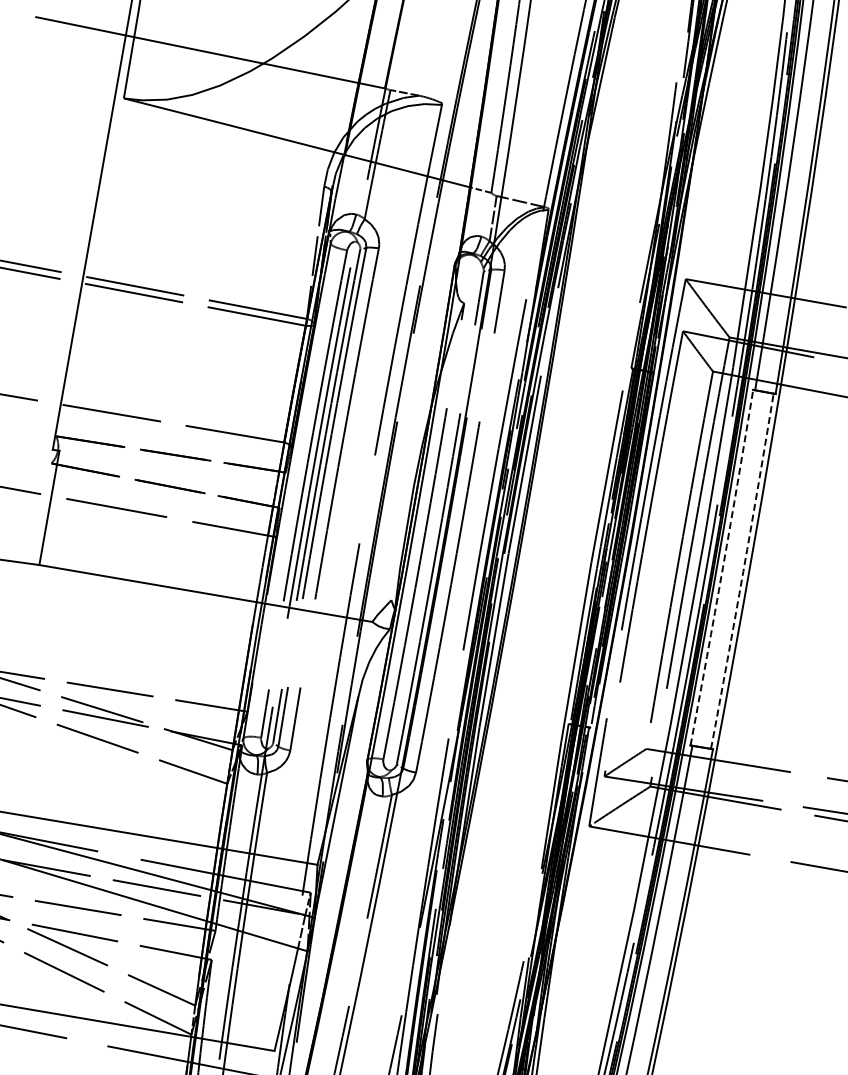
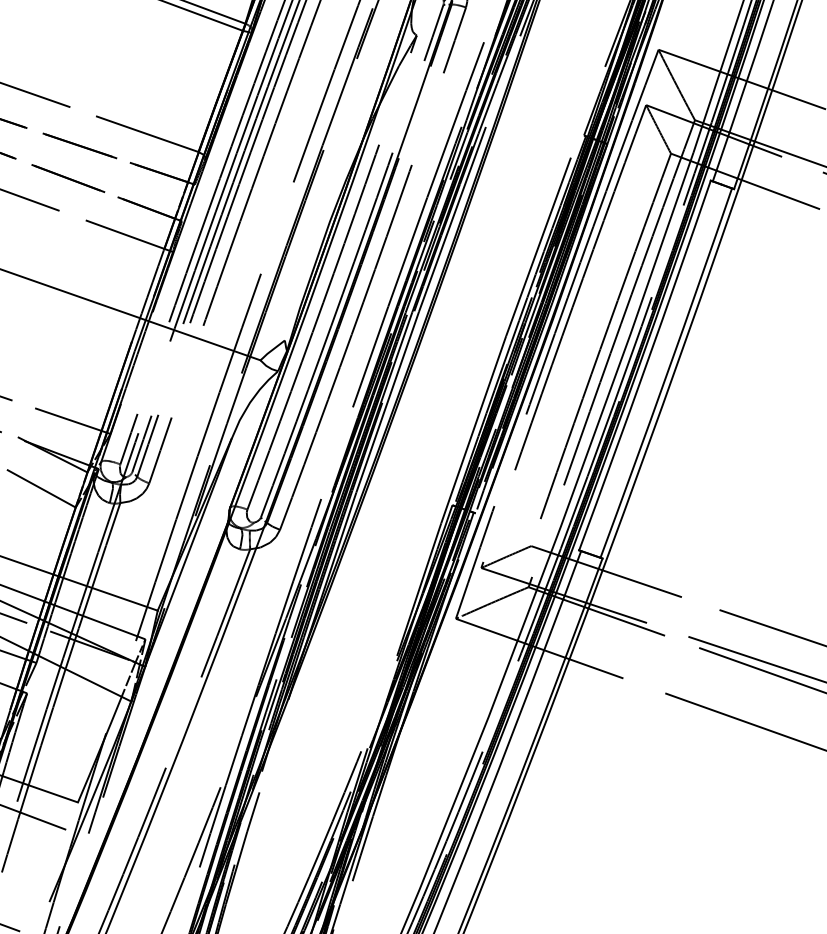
arc: (722, 567) -> (645, 365), dashed -> solid
arc: (743, 571) -> (667, 373), dashed -> solid

